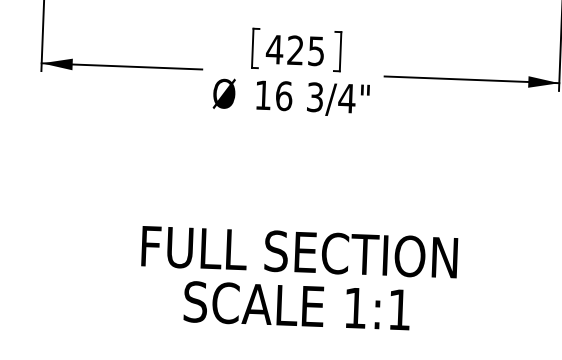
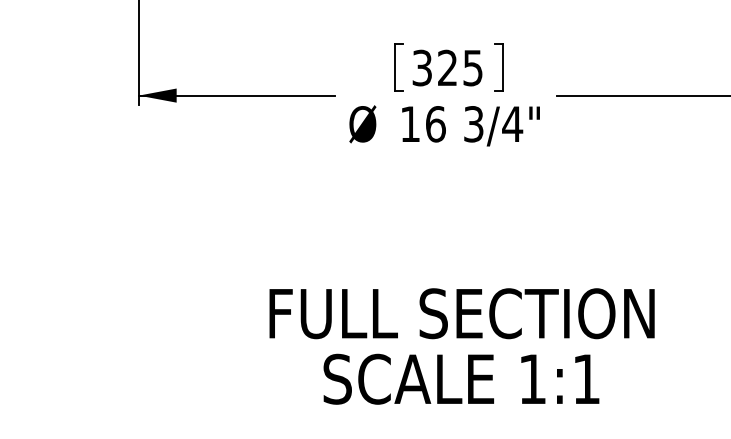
text: (274, 49) -> (421, 67), 425 -> 325

